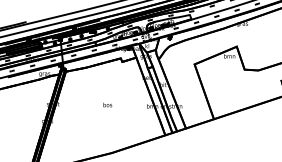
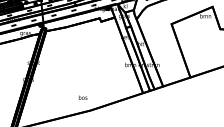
text: (107, 104) -> (82, 97), moved

